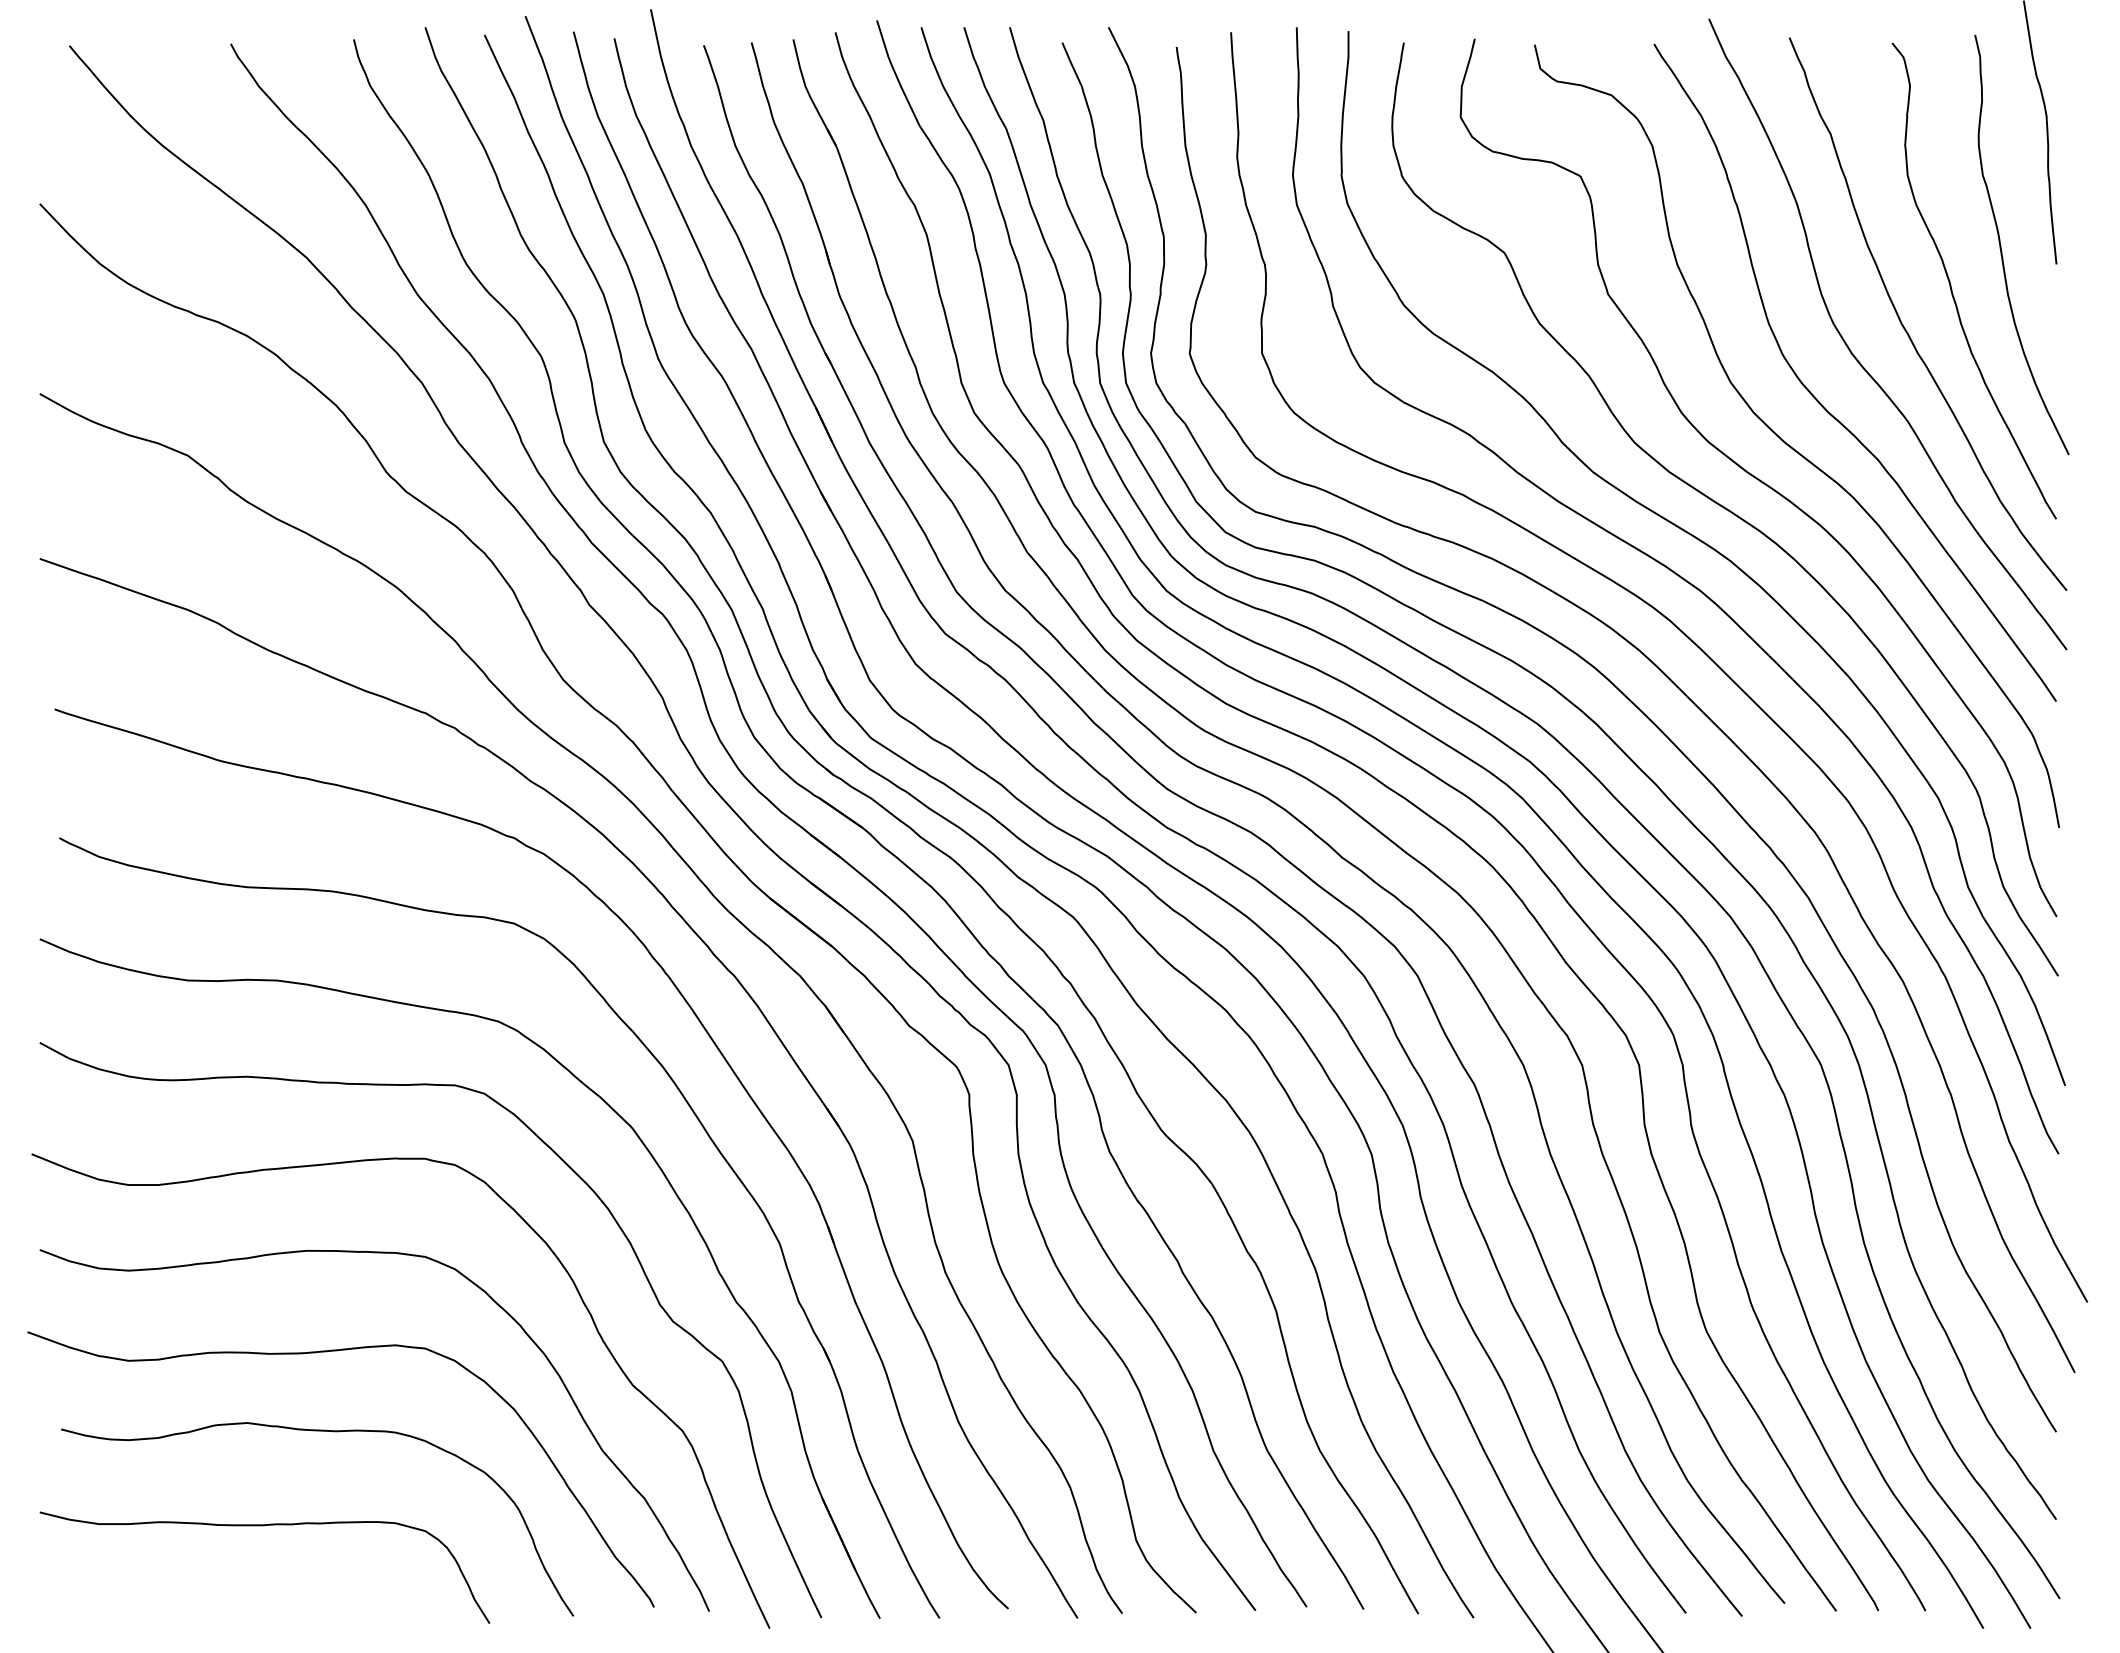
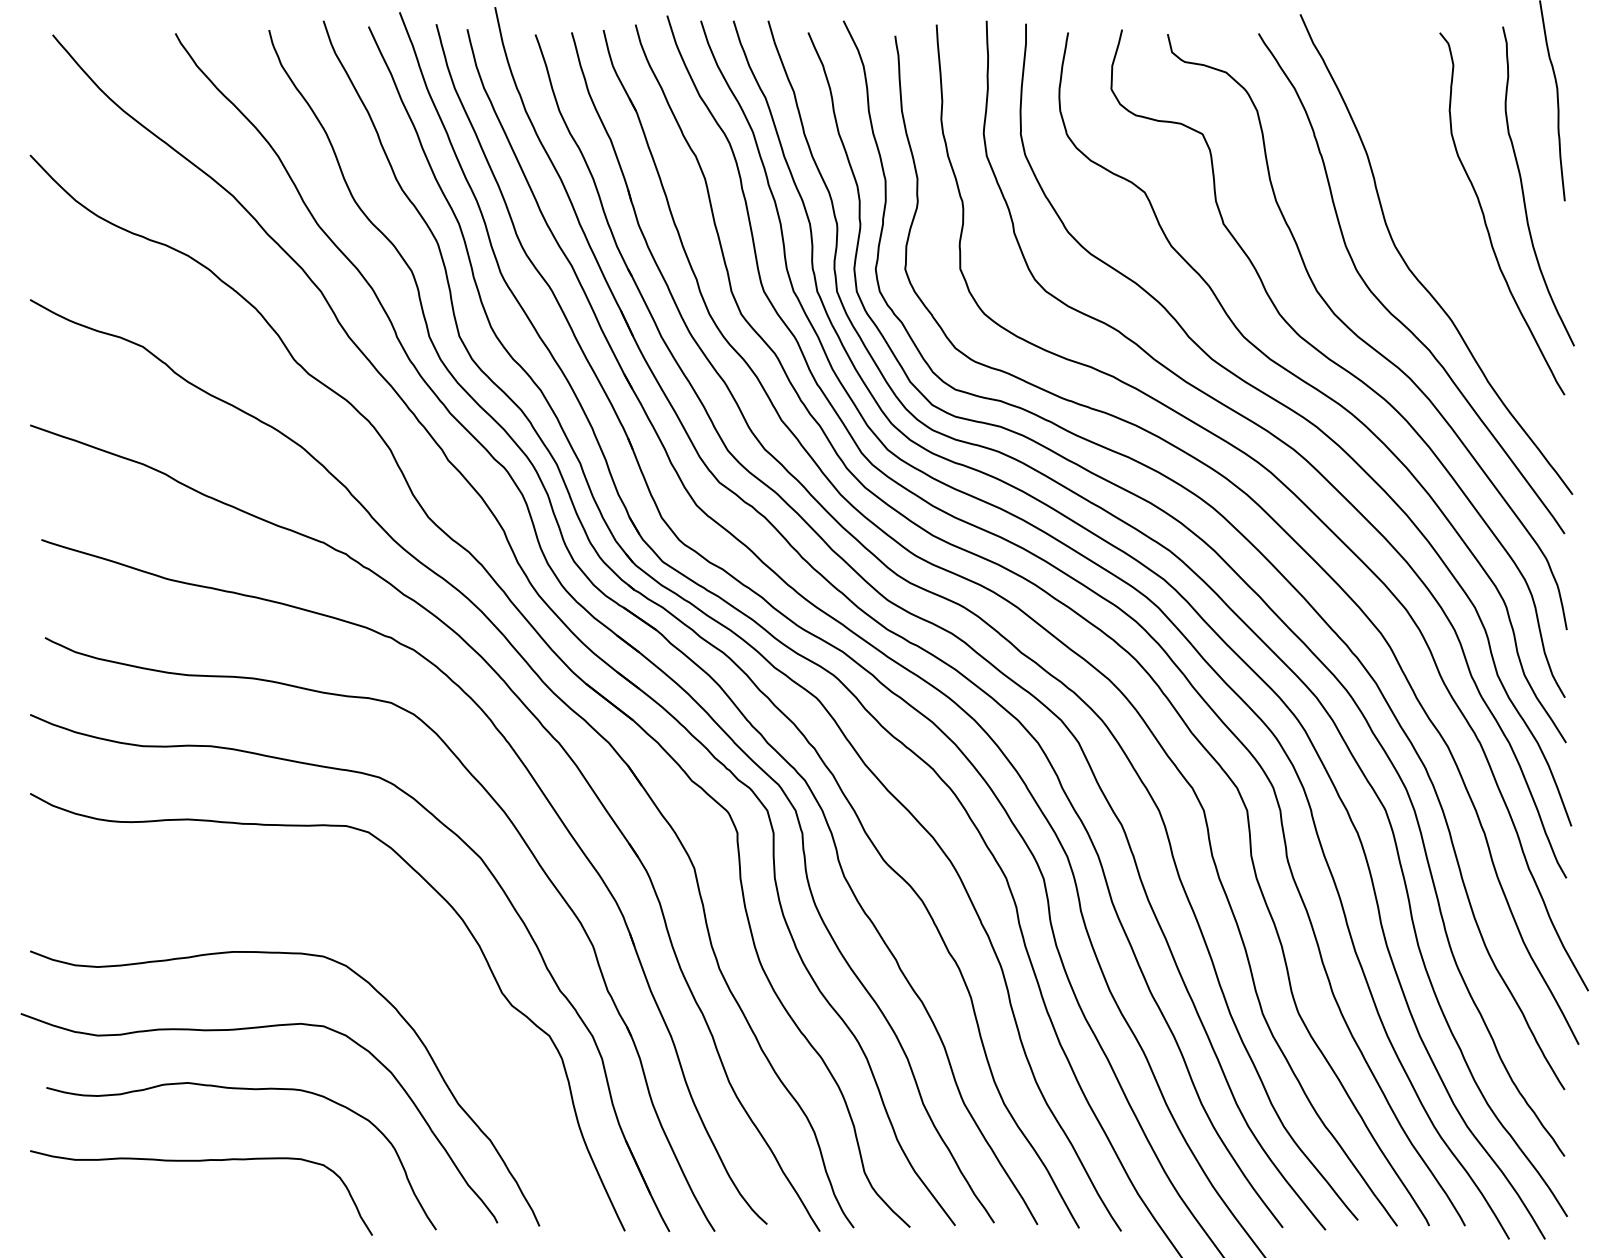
curve: (1903, 324) -> (1448, 246), removed
curve: (581, 1300) -> (442, 989), removed

